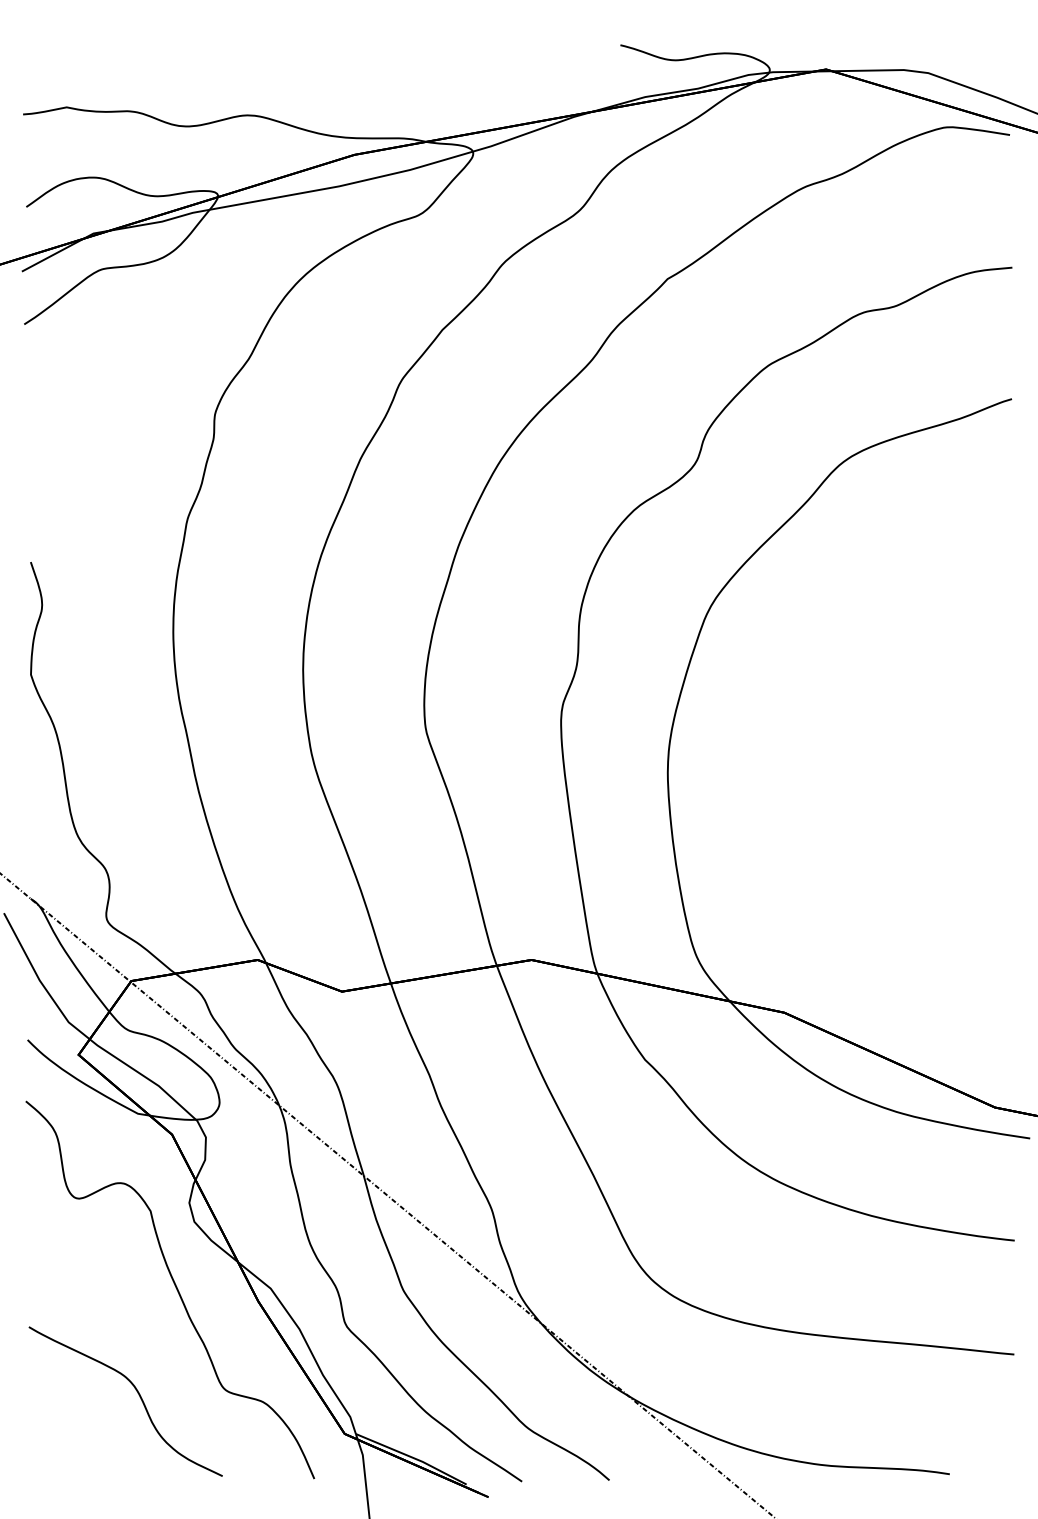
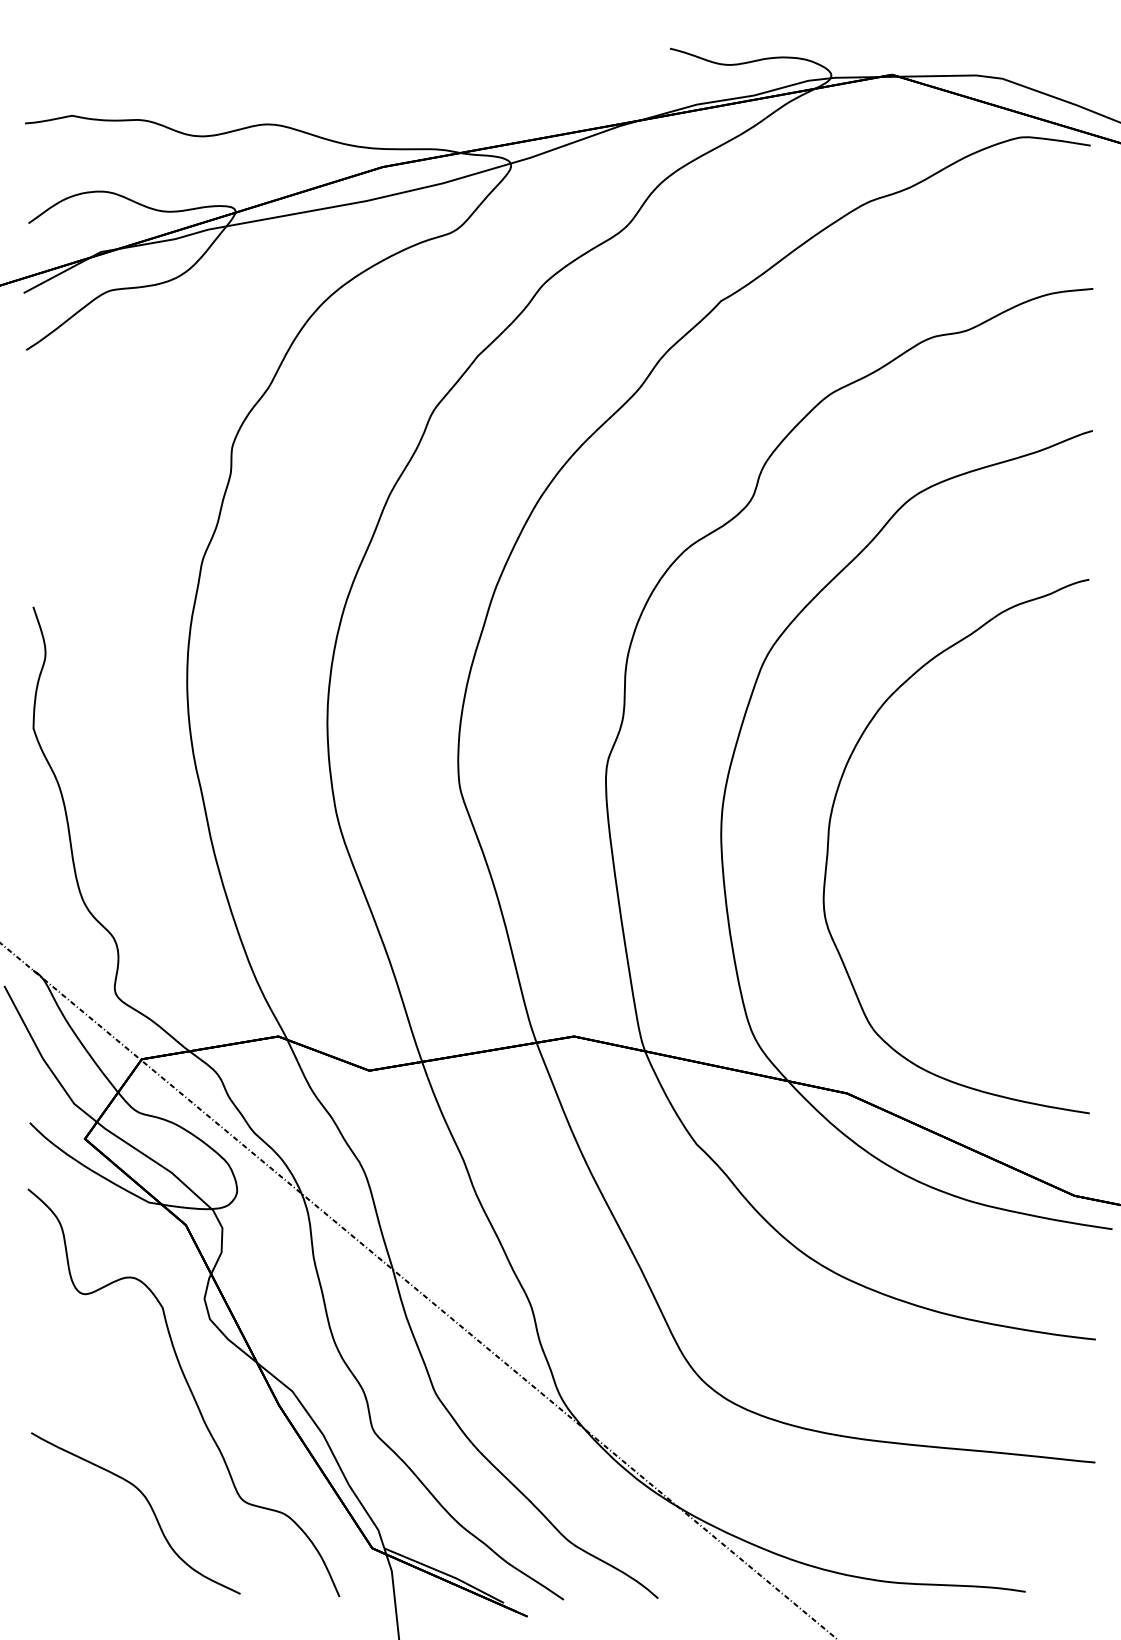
part: (768, 773) -> (829, 835), added

